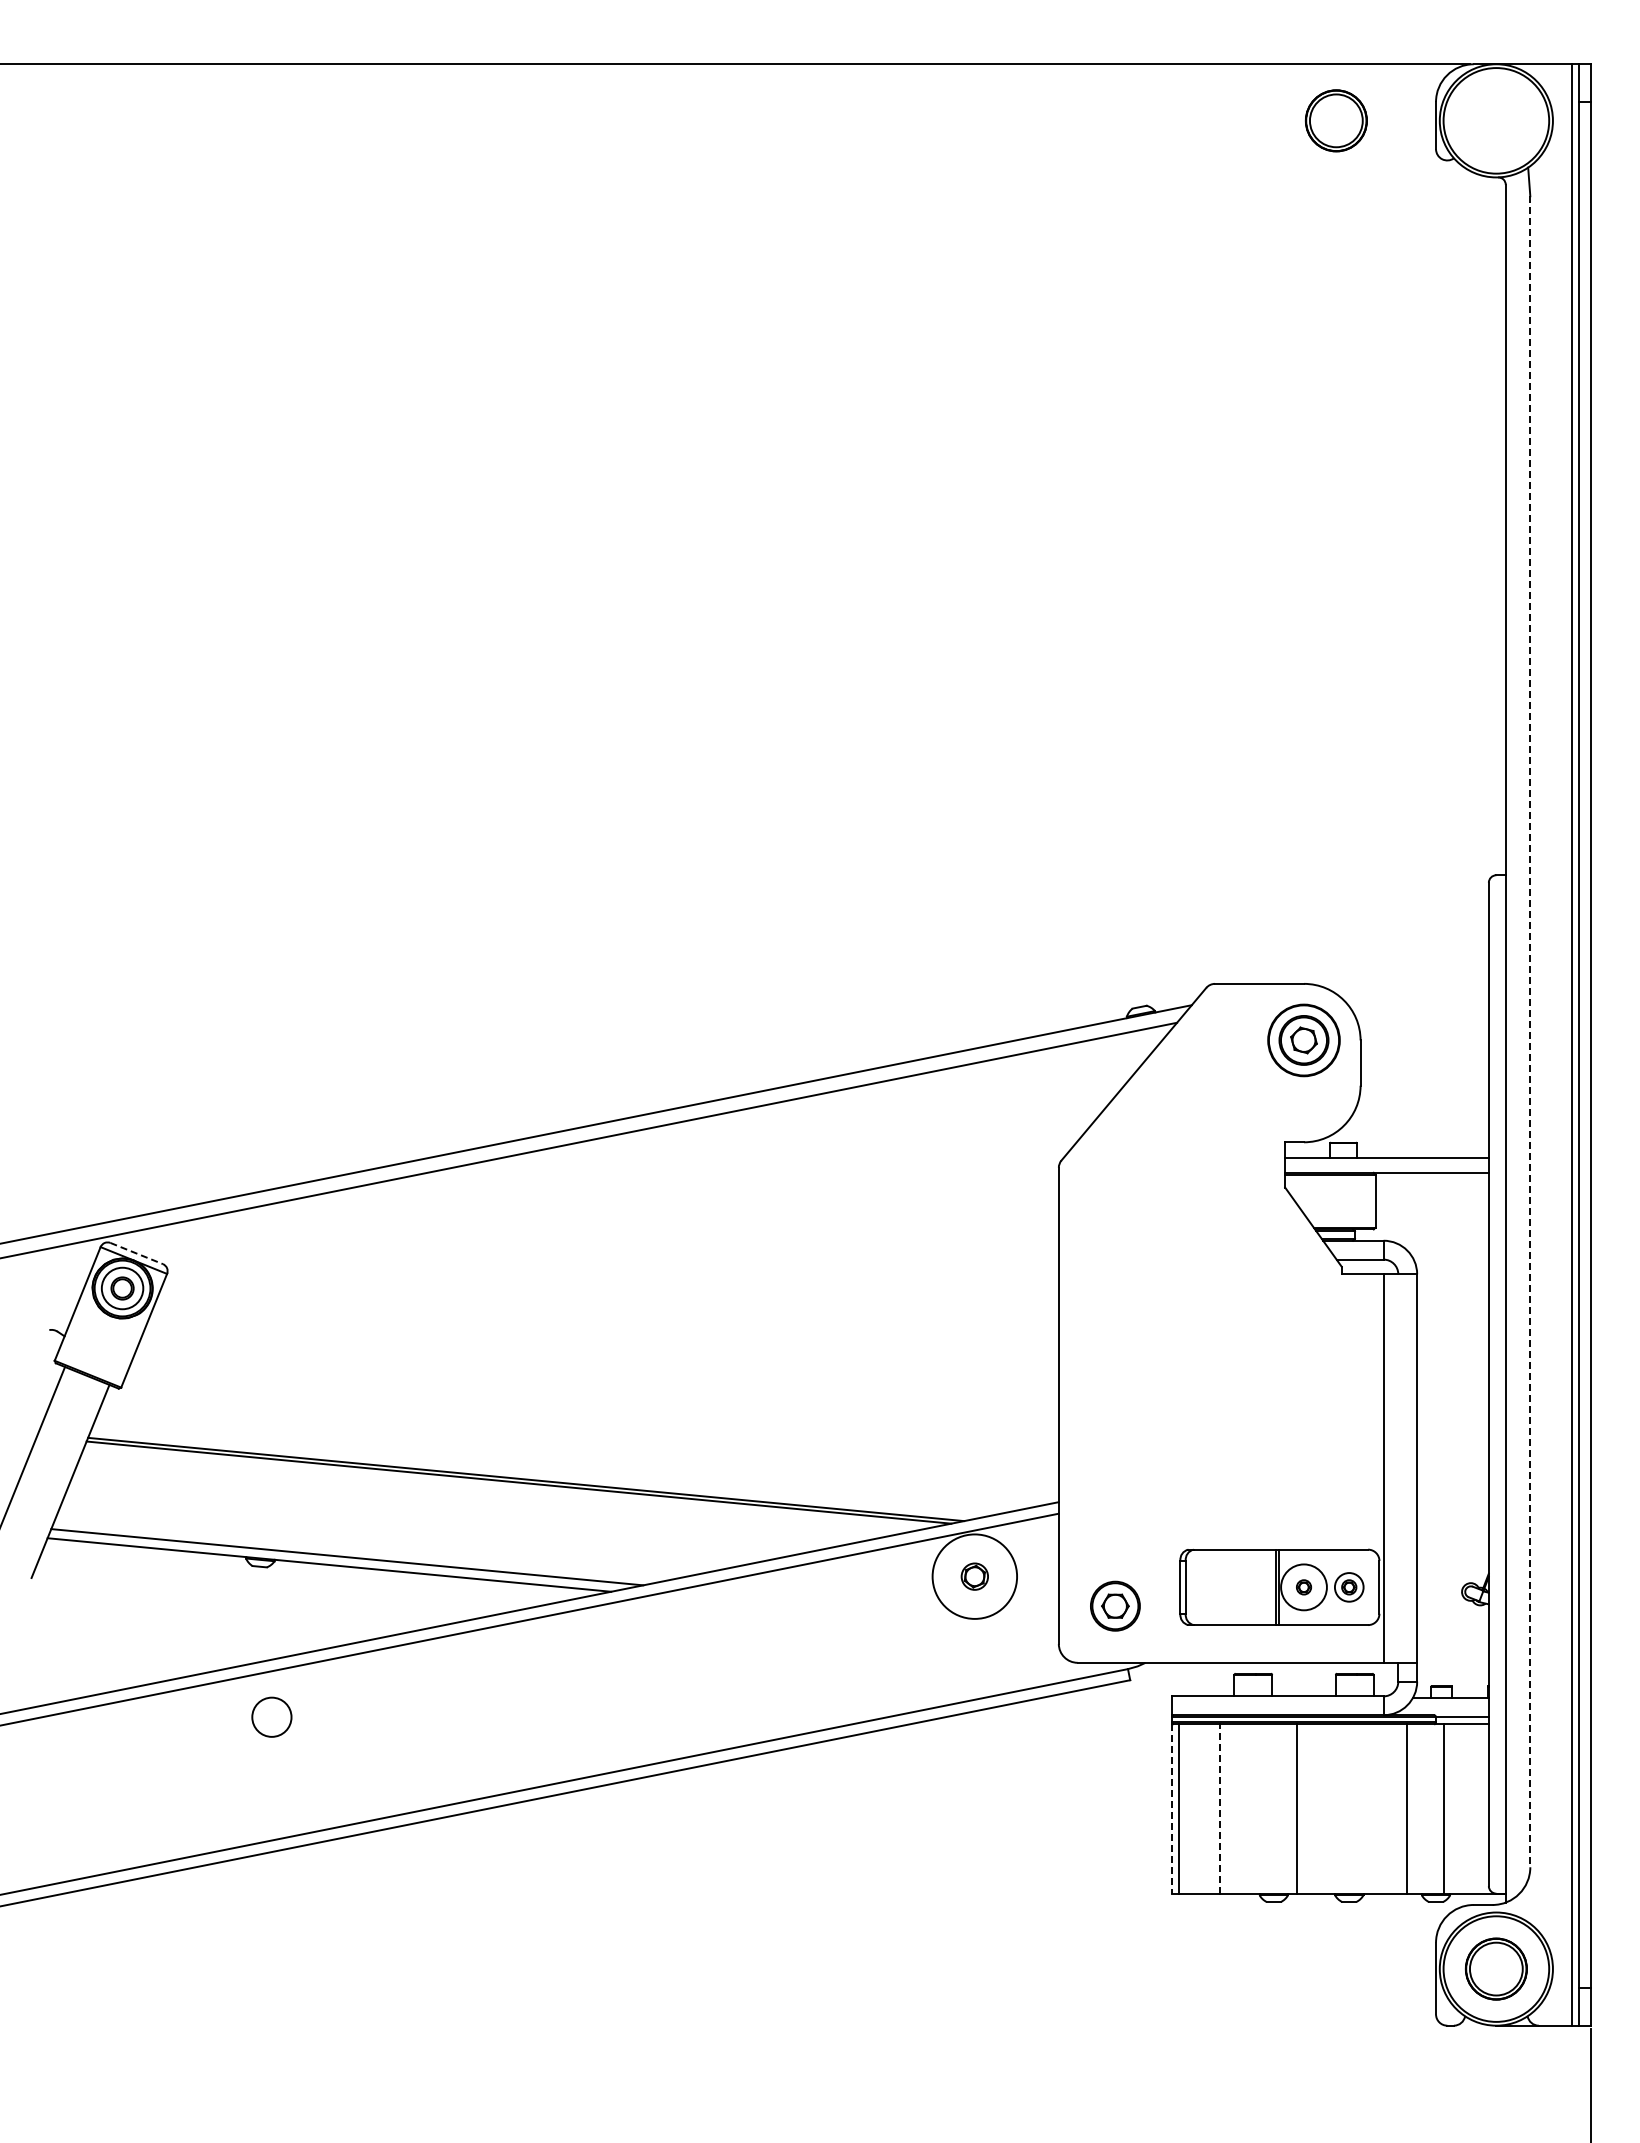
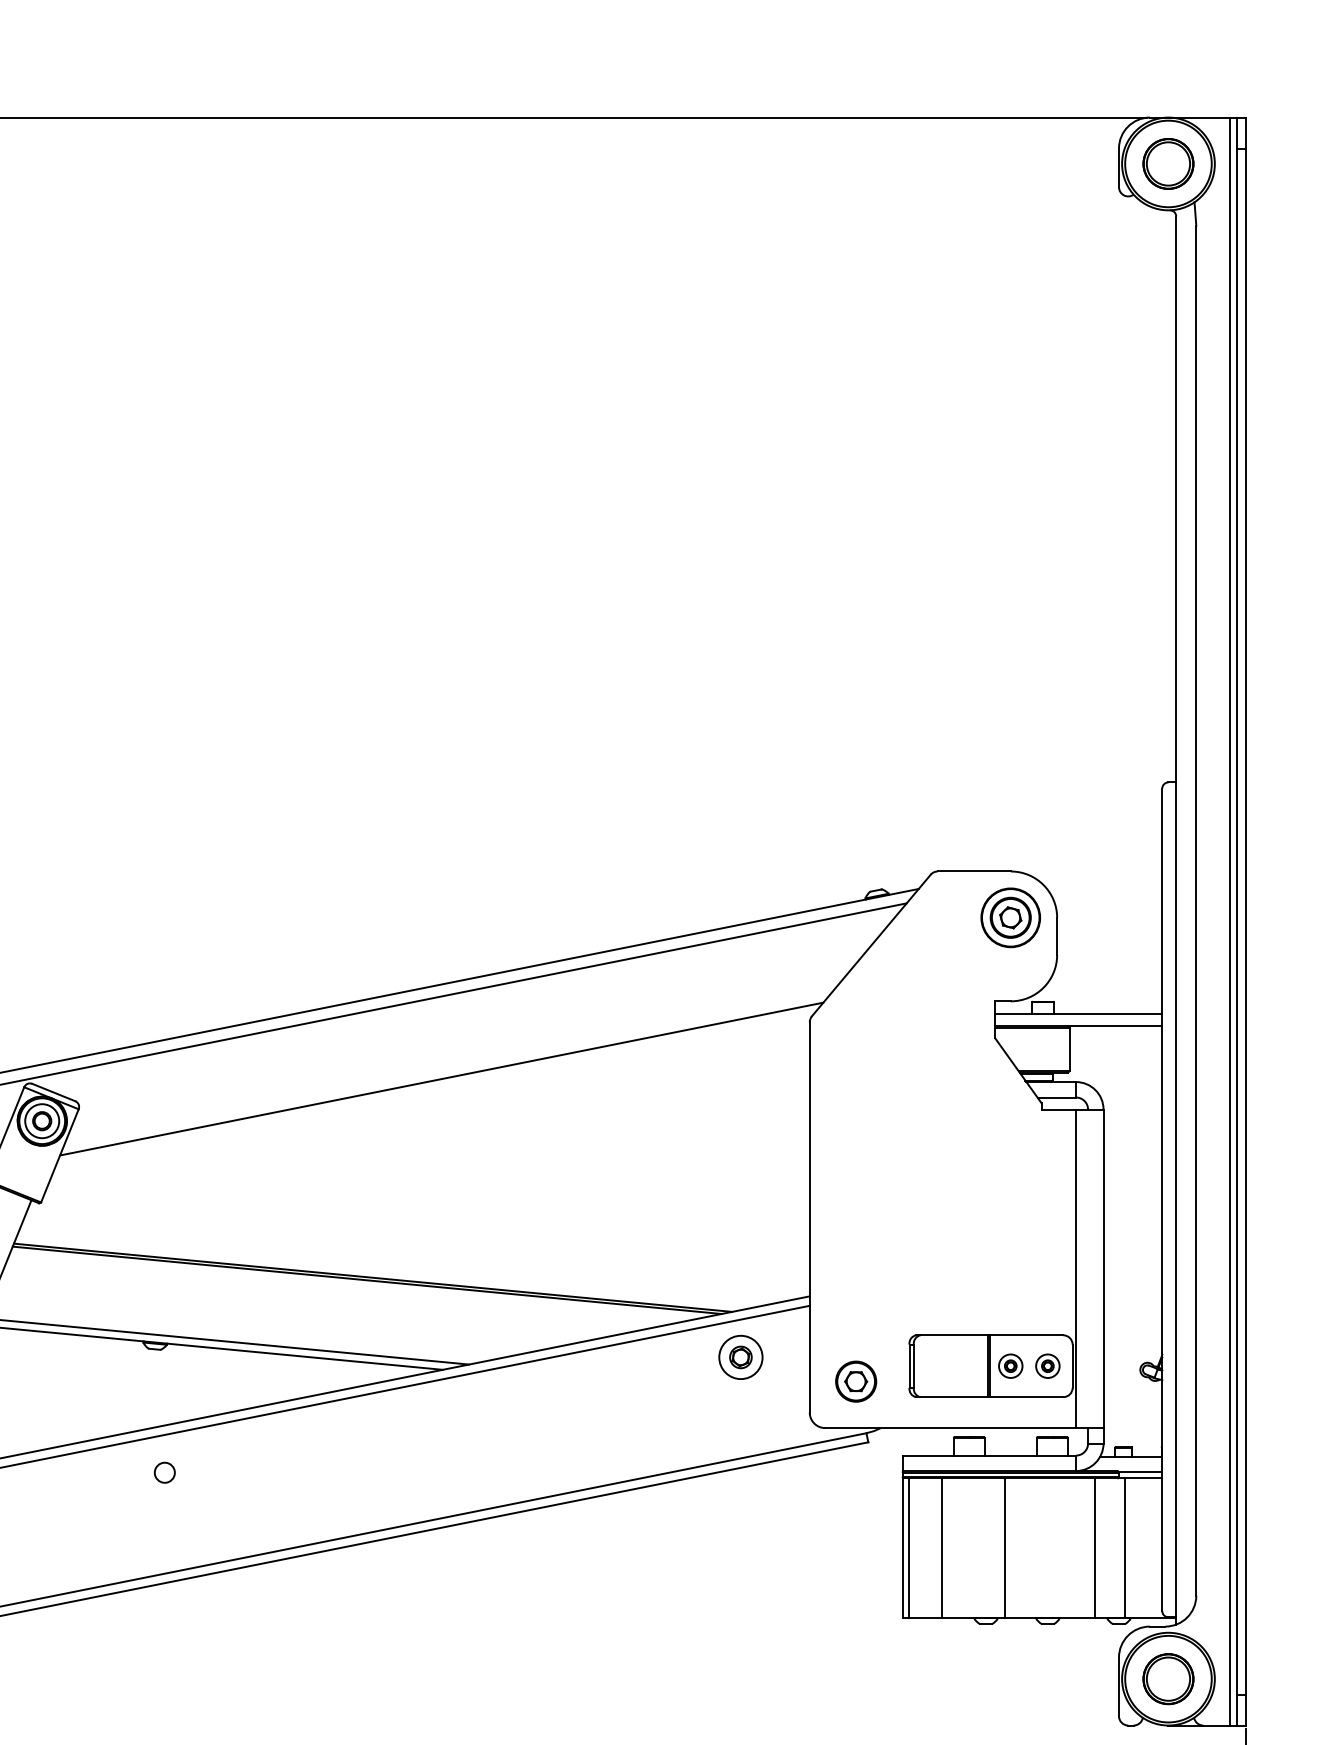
part: (1335, 120) -> (1167, 163), moved
line: (1530, 1032) -> (1196, 911), dashed -> solid
line: (609, 1236) -> (441, 1078), added
line: (137, 1253) -> (54, 1092), dashed -> solid
circle: (974, 1576) -> (740, 1357), size x0.62
circle: (1303, 1587) -> (1010, 1366), size x0.62
circle: (272, 1717) -> (165, 1472), size x0.62
line: (1171, 1809) -> (902, 1548), dashed -> solid
line: (1220, 1809) -> (942, 1548), dashed -> solid

